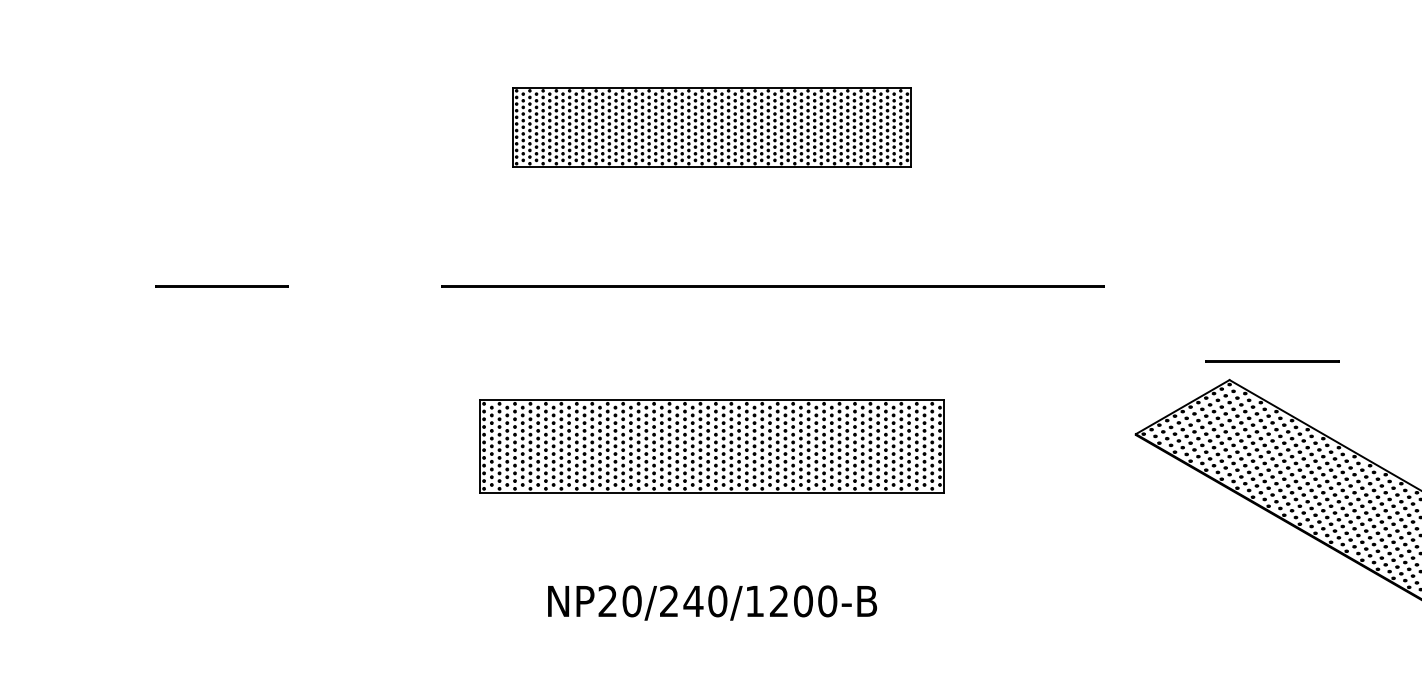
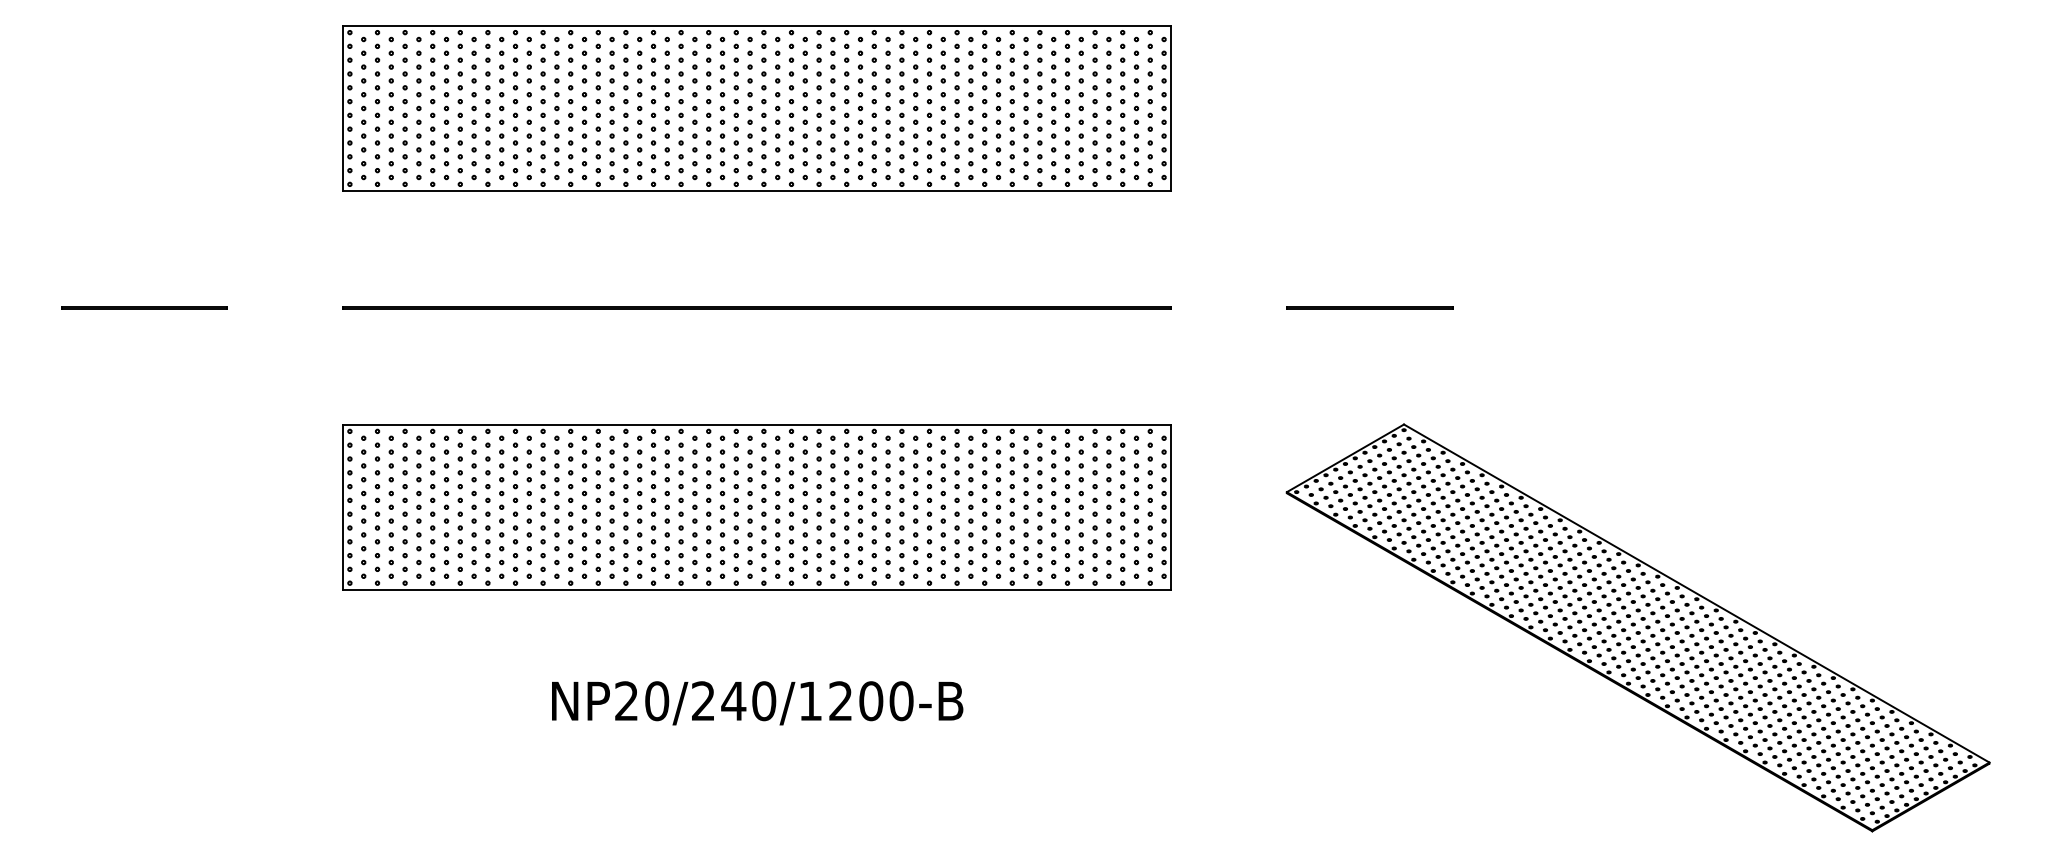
part: (711, 127) -> (756, 108), size x1.67
line: (772, 286) -> (756, 307), moved
line: (1272, 360) -> (1369, 307), moved
part: (711, 446) -> (756, 507), size x1.43

